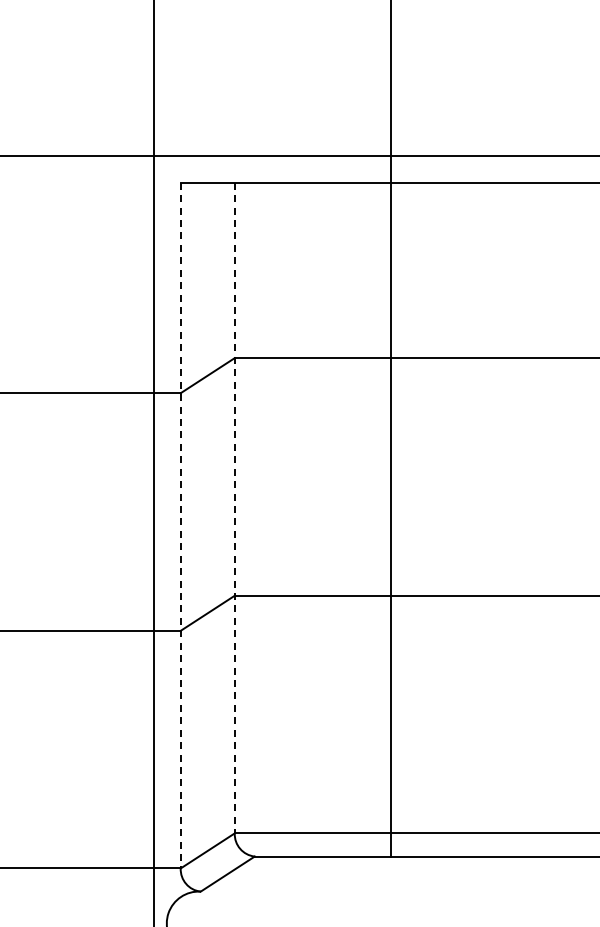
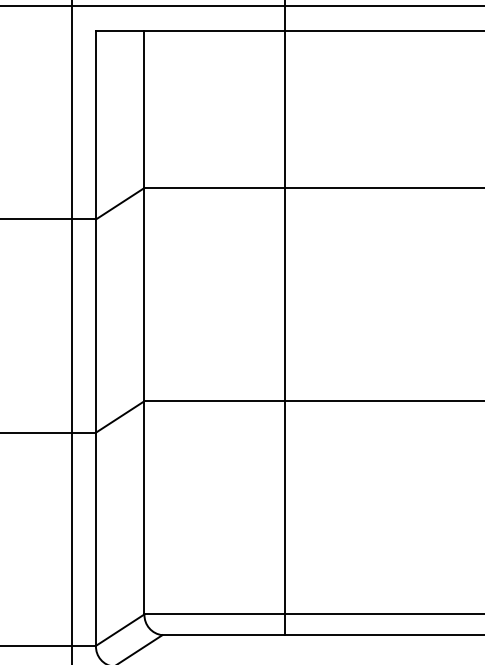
line: (234, 508) -> (144, 322), dashed -> solid
line: (180, 525) -> (95, 338), dashed -> solid

